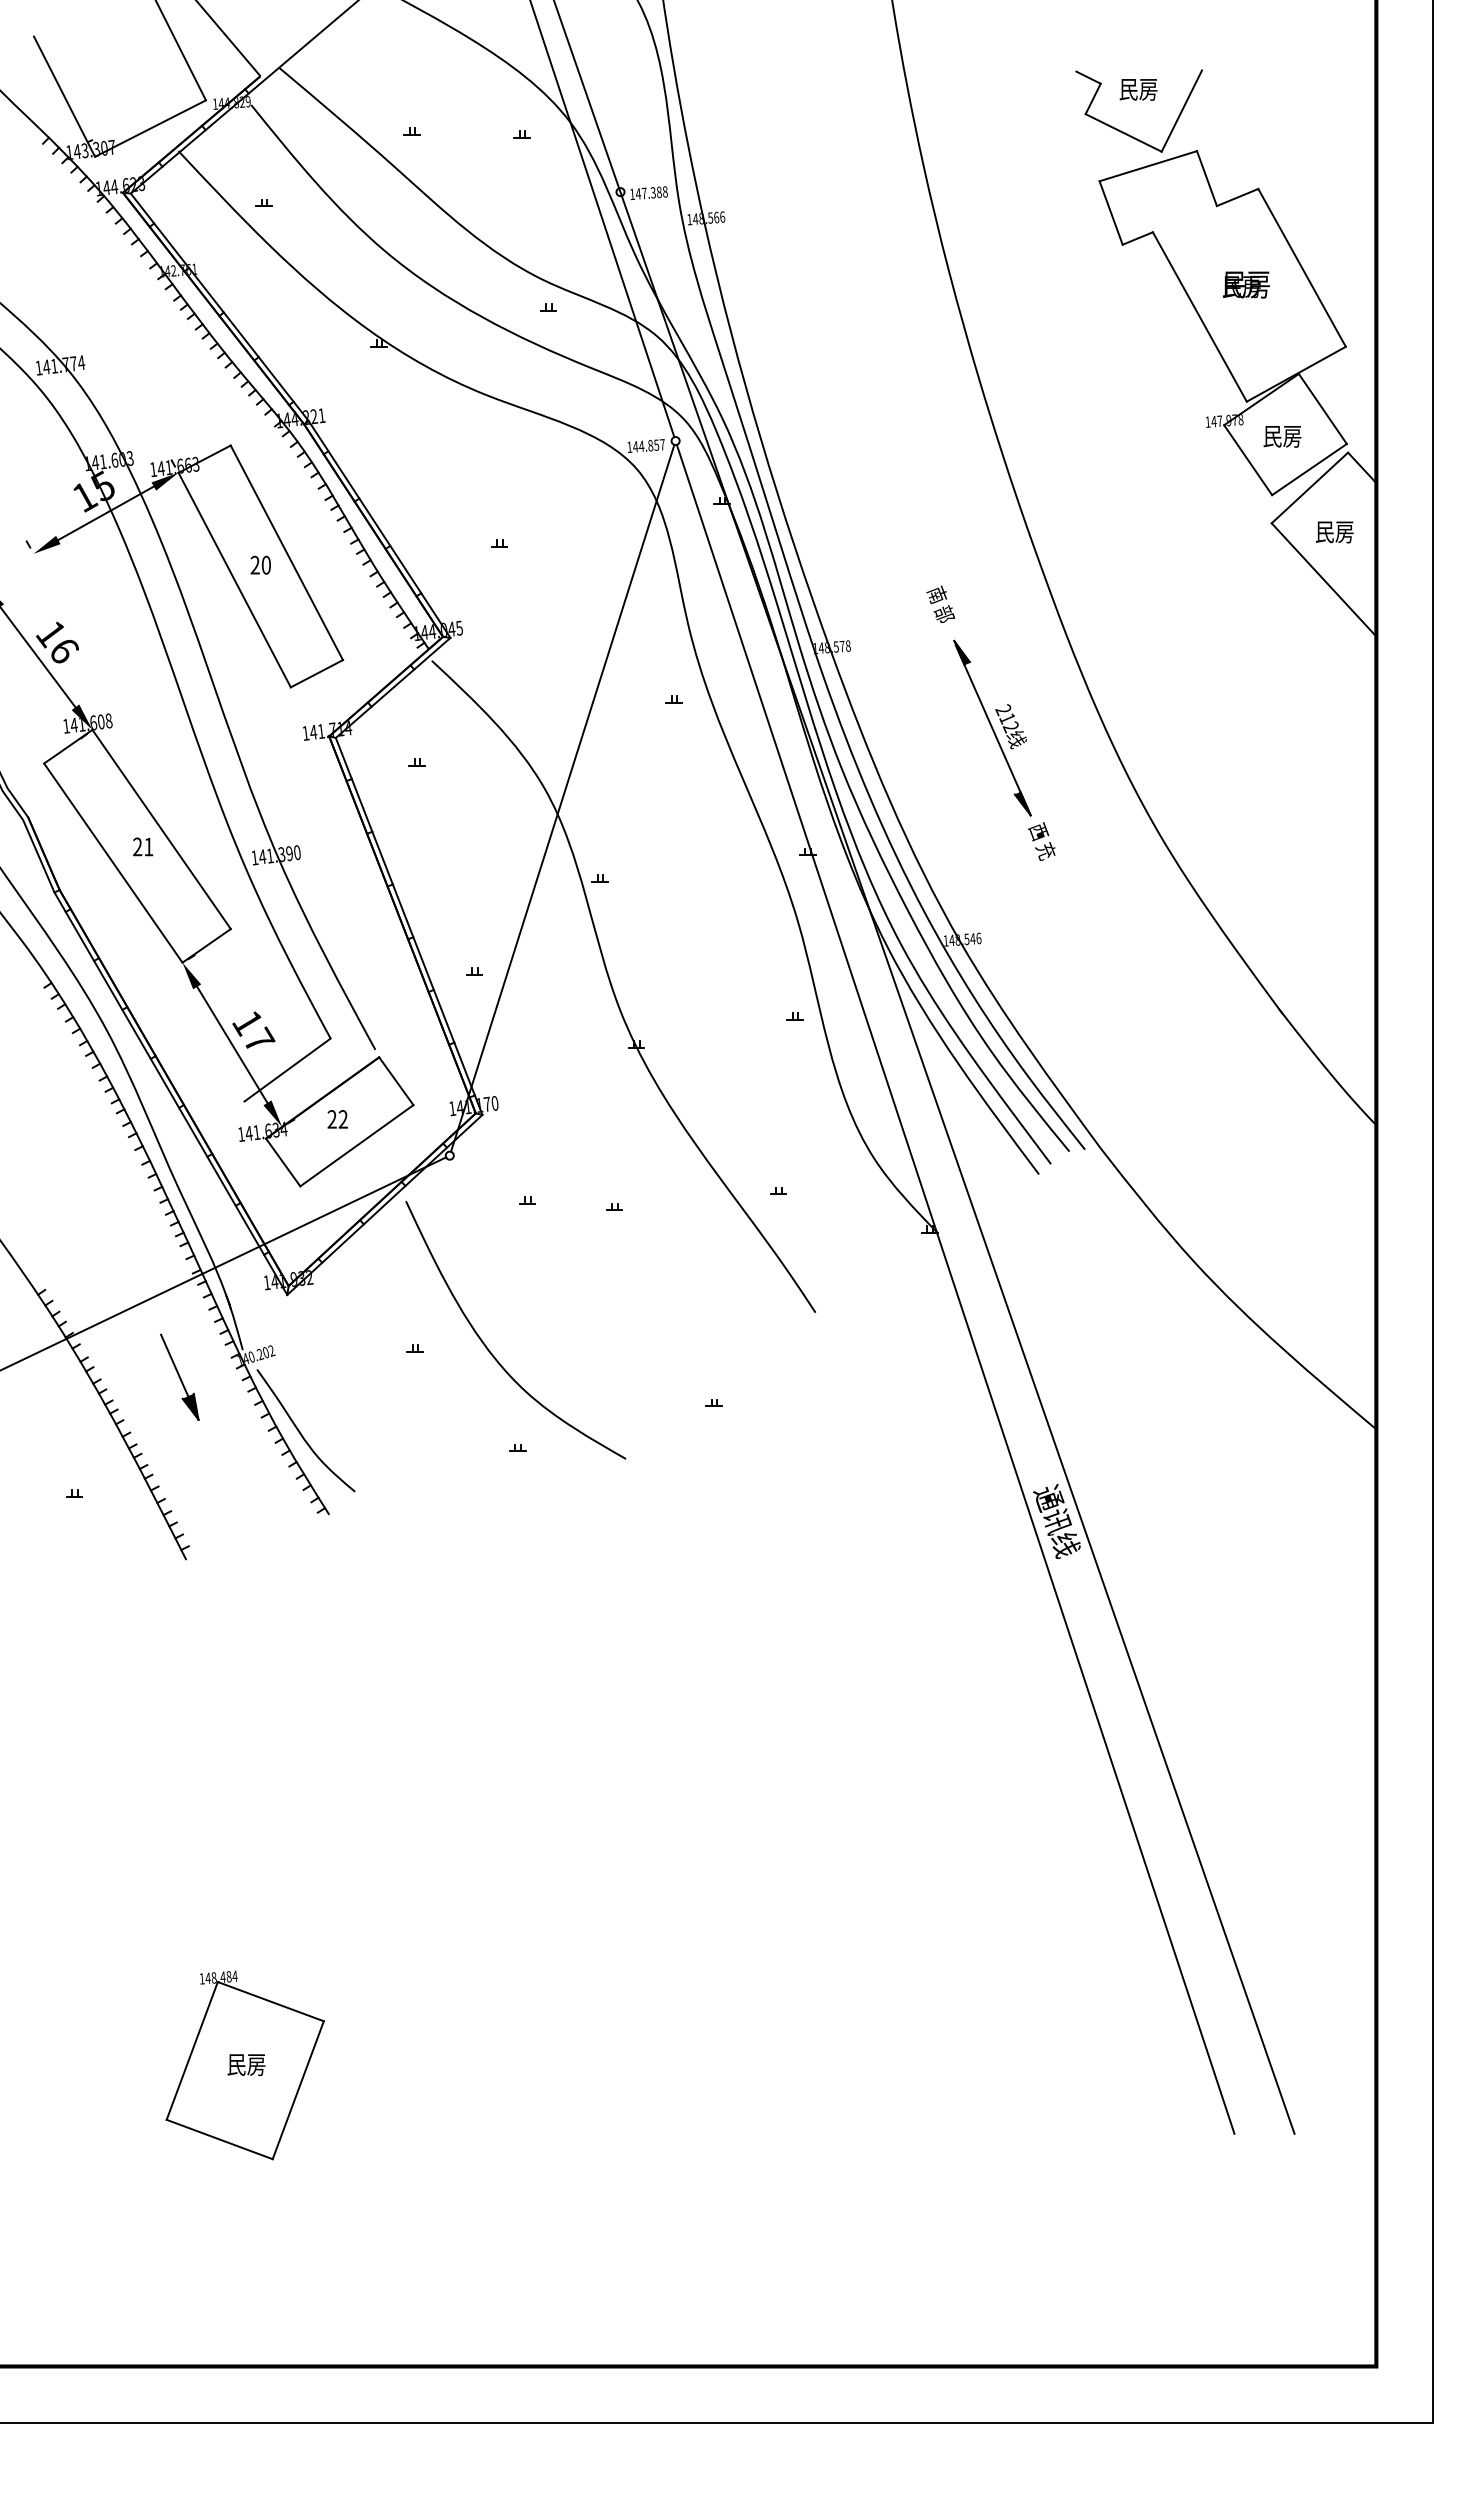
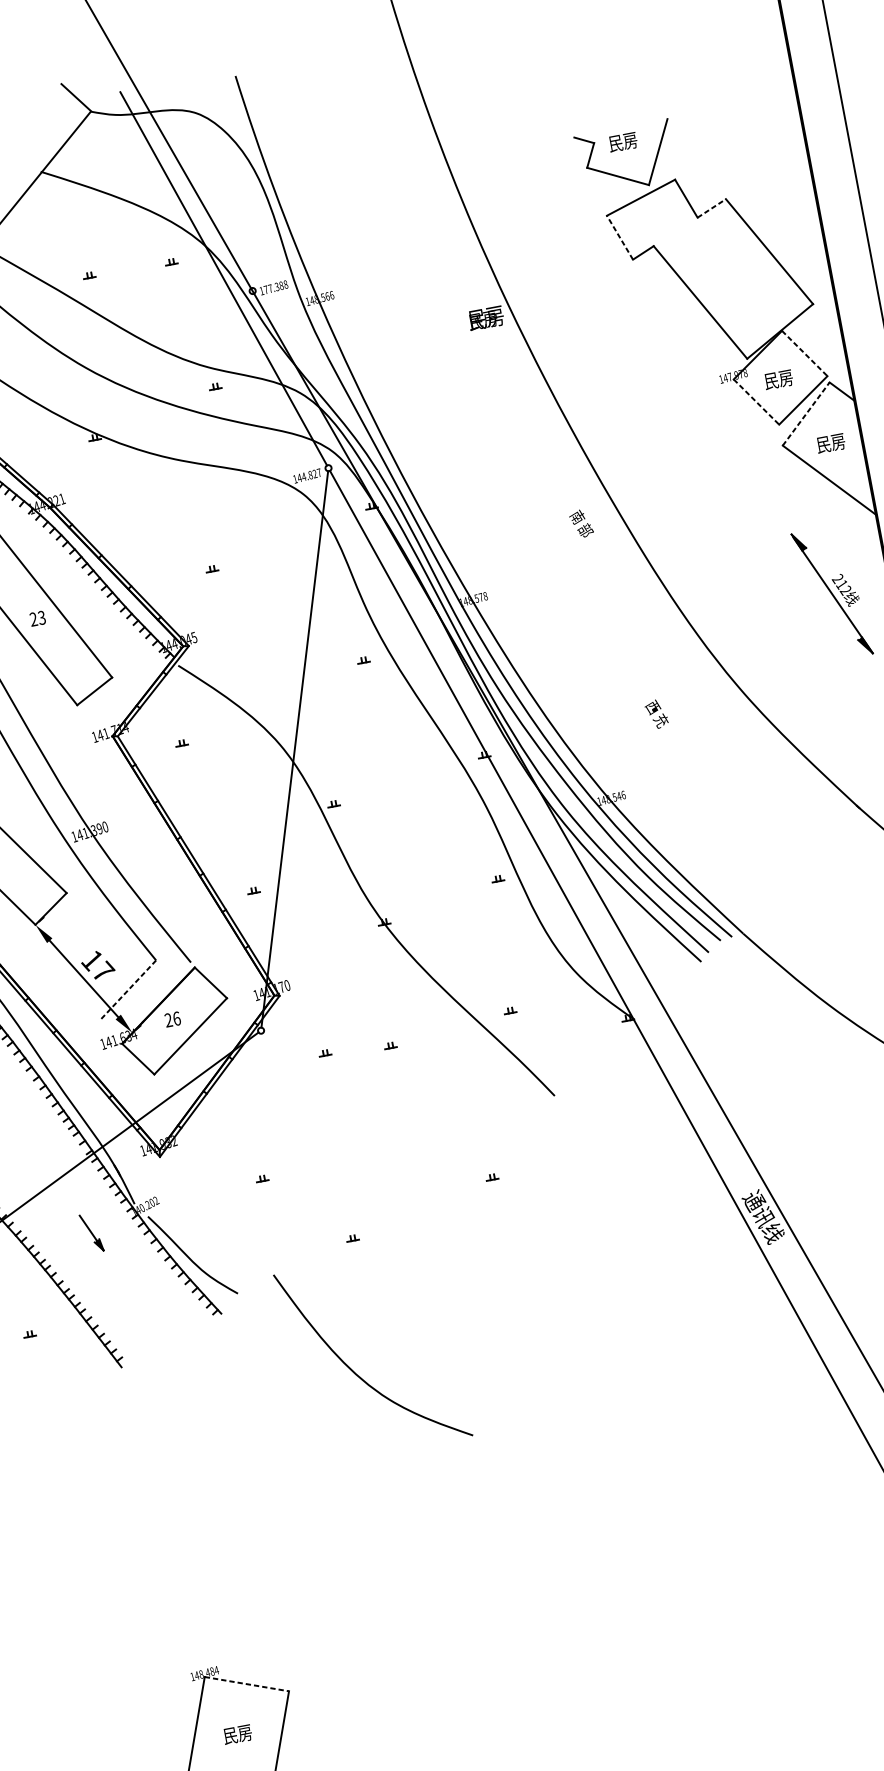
text: (638, 193) -> (266, 289), 147.388 -> 177.388
line: (1238, 197) -> (712, 208), solid -> dashed
line: (1111, 213) -> (620, 238), solid -> dashed
text: (1246, 284) -> (486, 317), moved
line: (1323, 409) -> (805, 353), solid -> dashed
text: (656, 445) -> (314, 474), 144.857 -> 144.827
line: (1248, 460) -> (756, 402), solid -> dashed
line: (1310, 487) -> (806, 413), solid -> dashed
text: (265, 565) -> (41, 618), 20 -> 23
text: (940, 603) -> (581, 523), moved
part: (992, 727) -> (832, 593), moved
line: (287, 1070) -> (128, 990), solid -> dashed
text: (342, 1119) -> (176, 1018), 22 -> 26
curve: (489, 1349) -> (356, 1373), moved
part: (179, 1376) -> (91, 1232), size x0.6
line: (270, 2001) -> (246, 1684), solid -> dashed

